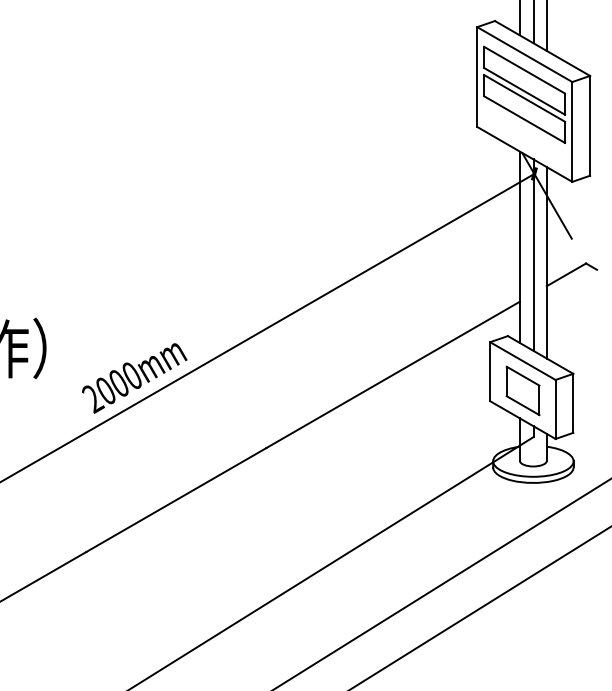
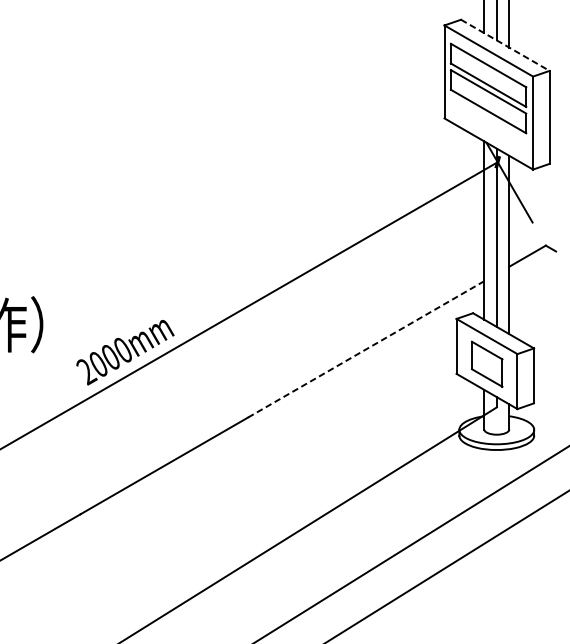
line: (542, 48) -> (505, 45), solid -> dashed
line: (393, 374) -> (366, 349), solid -> dashed

